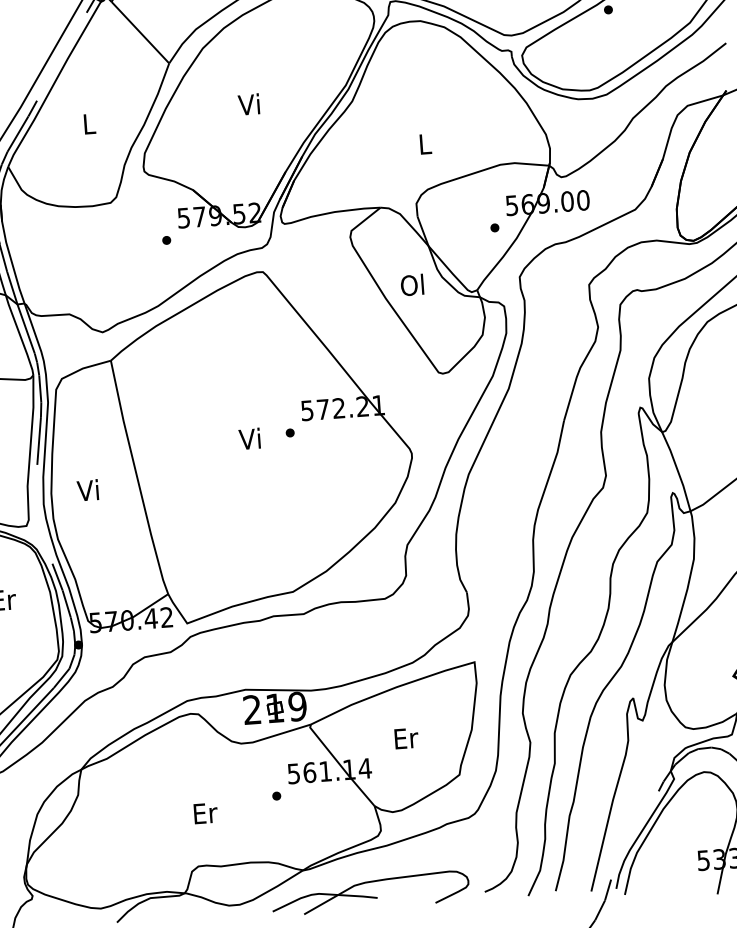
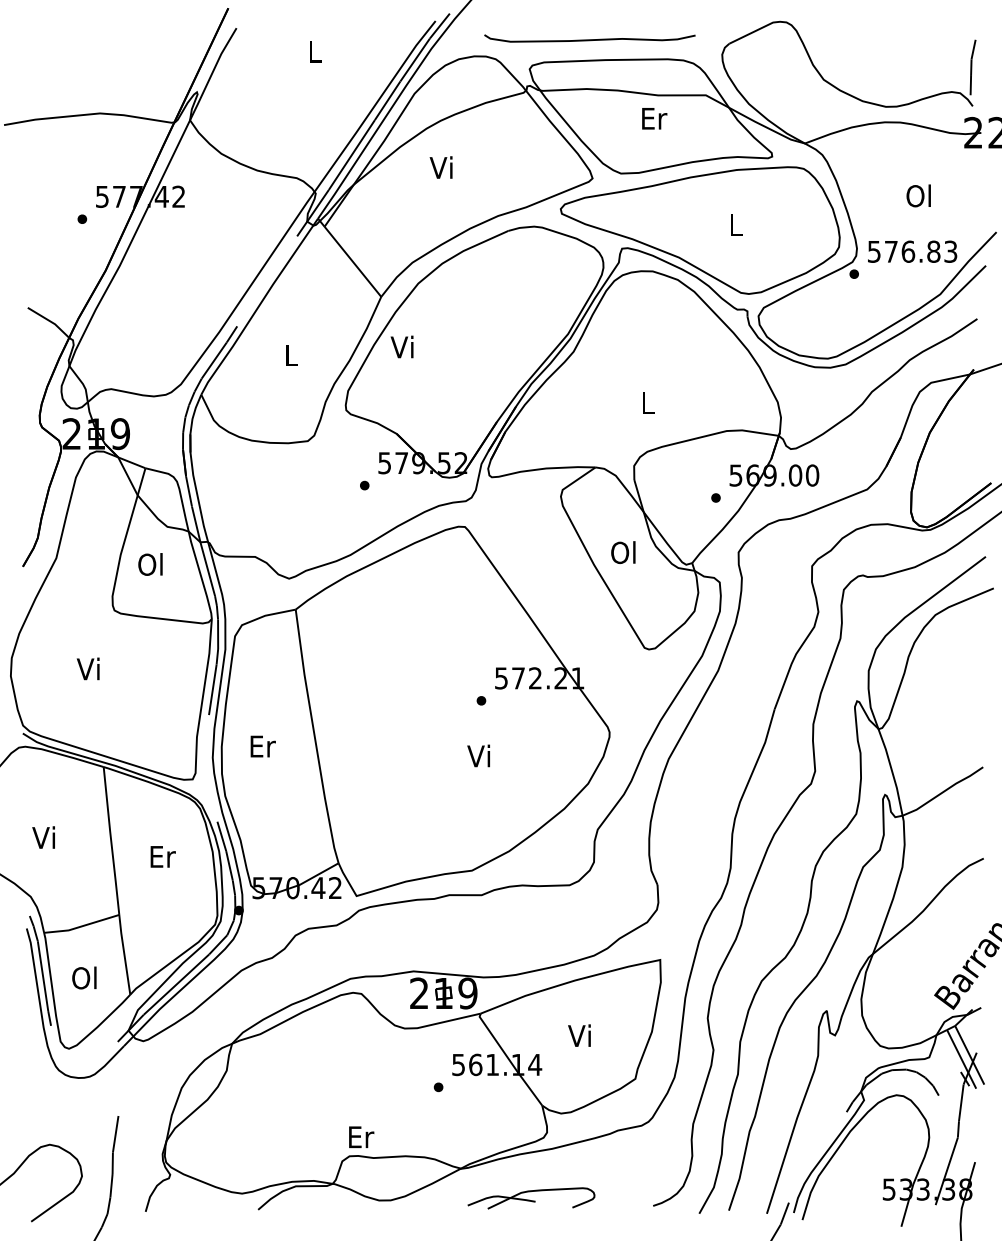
text: (248, 104) -> (401, 346), moved
text: (249, 438) -> (478, 755), moved
text: (89, 489) -> (262, 745), Vi -> Er
text: (406, 738) -> (581, 1035), Er -> Vi
text: (205, 812) -> (361, 1136), moved
part: (370, 893) -> (531, 1198), size x0.6

